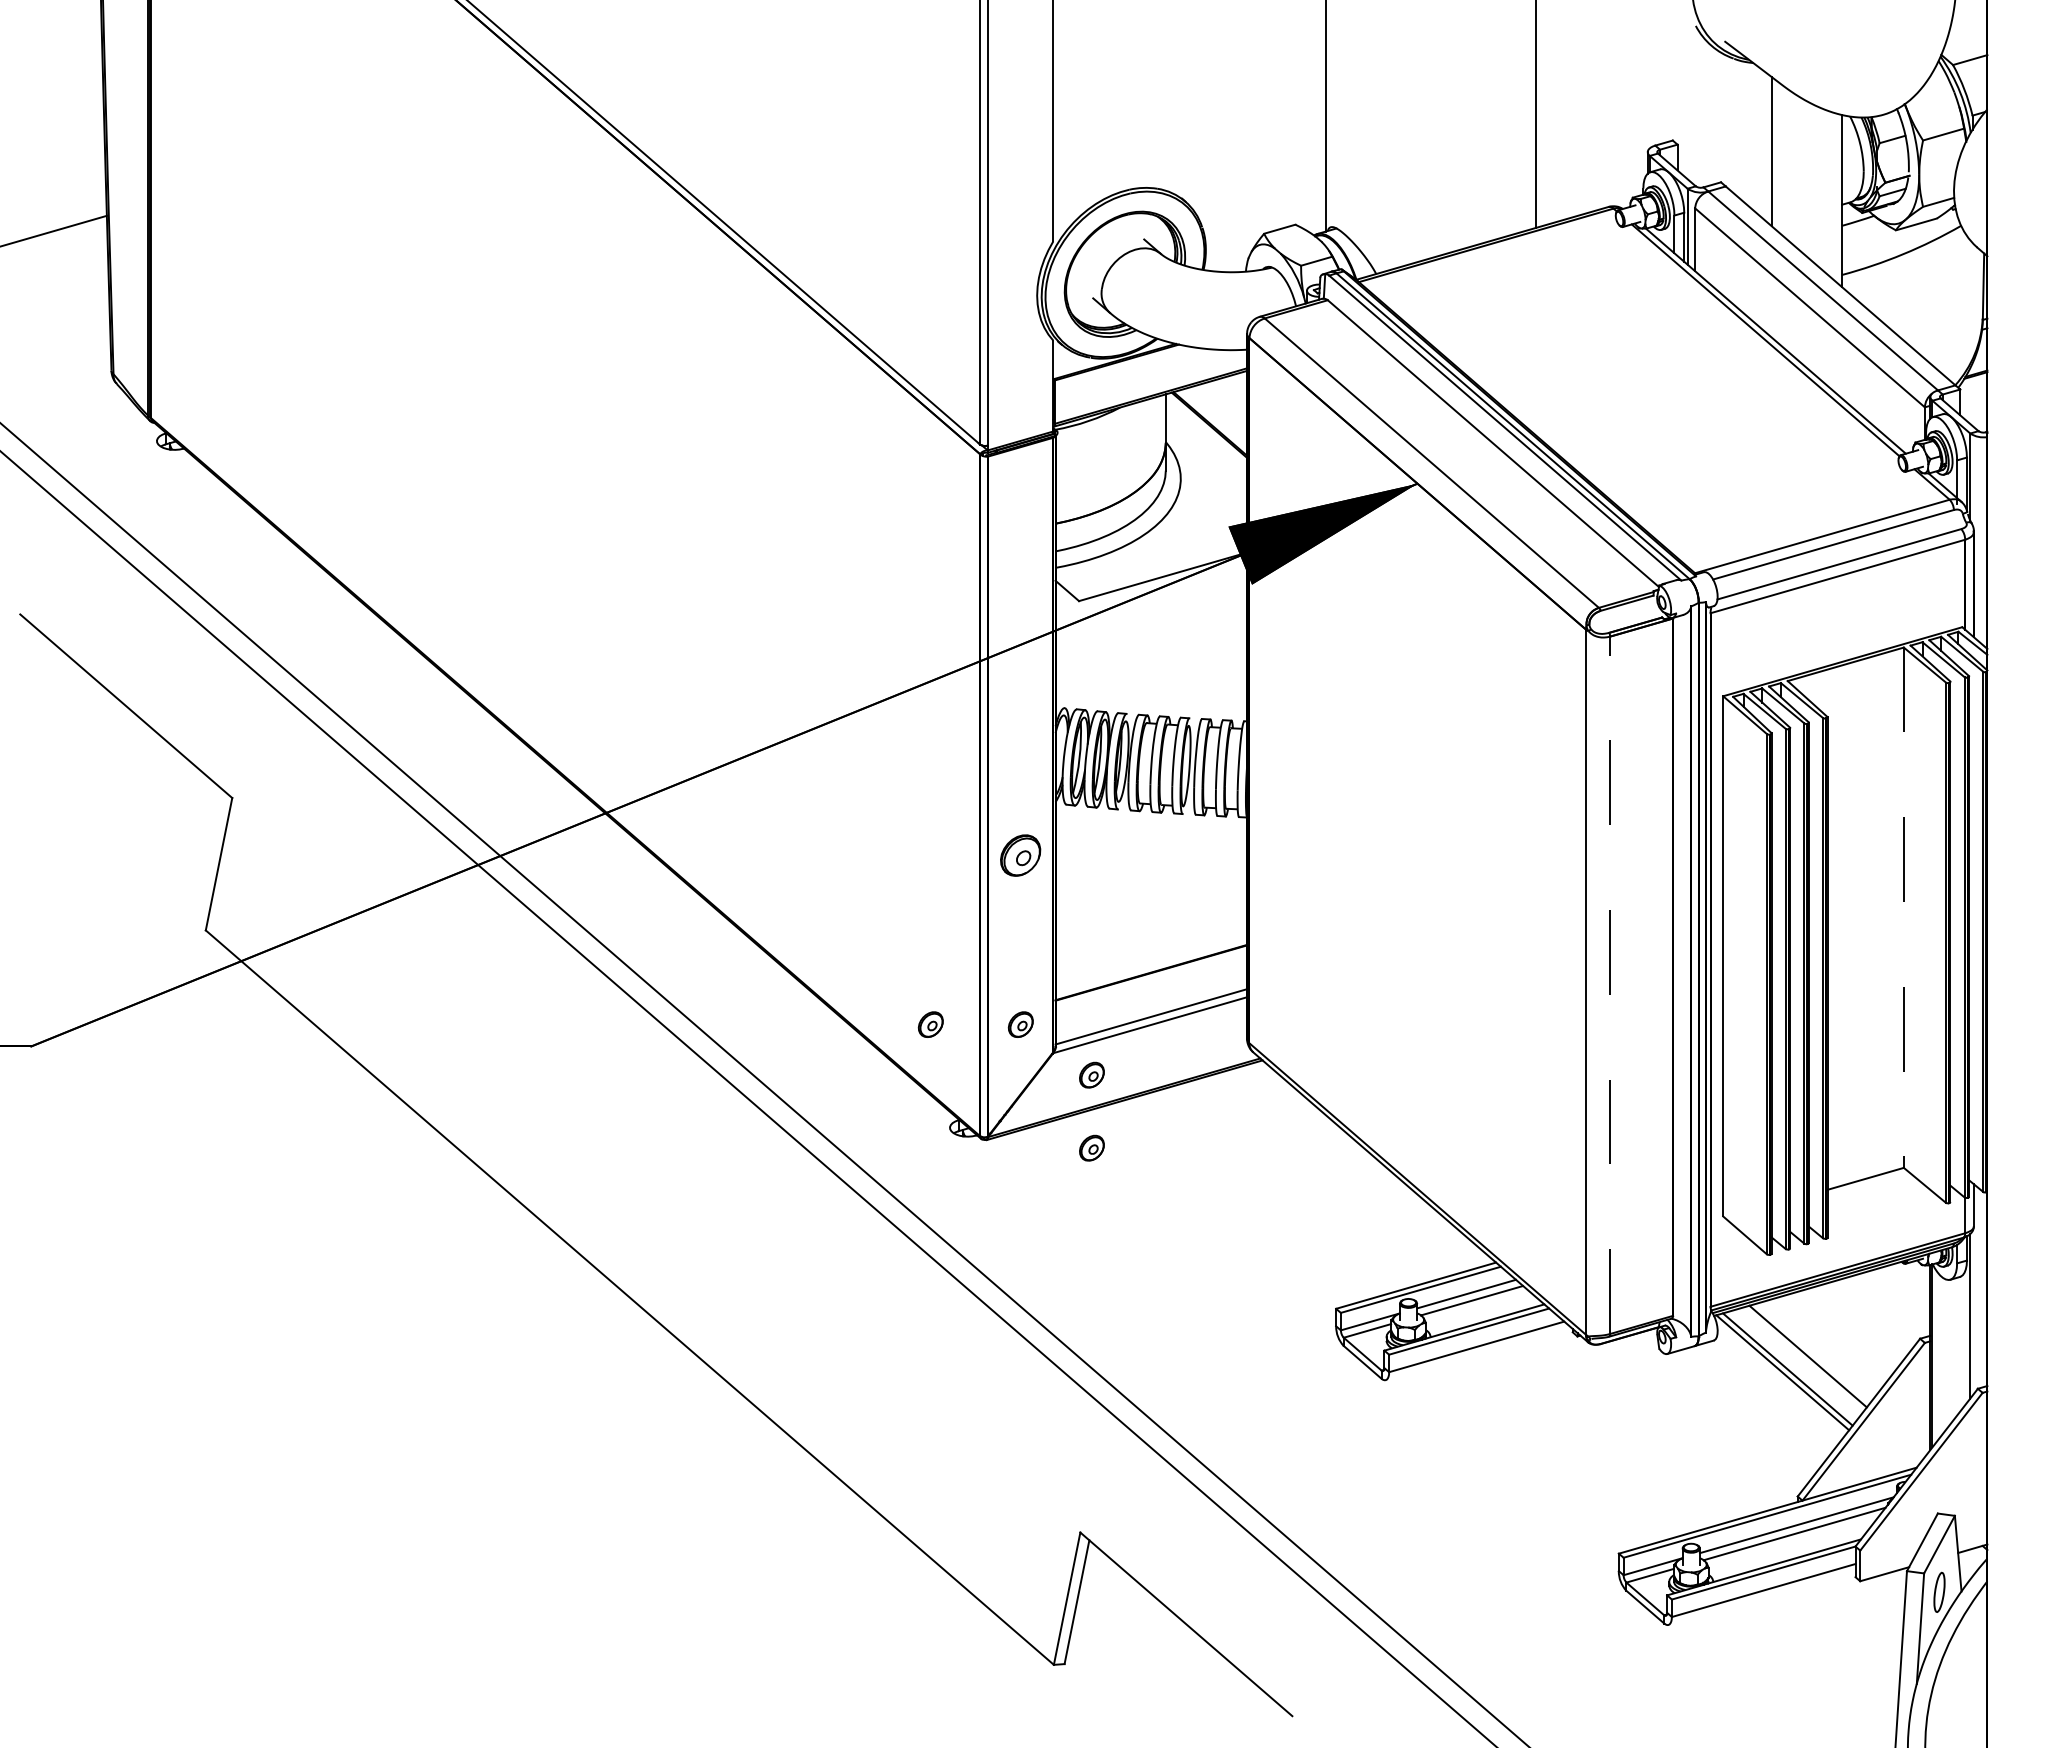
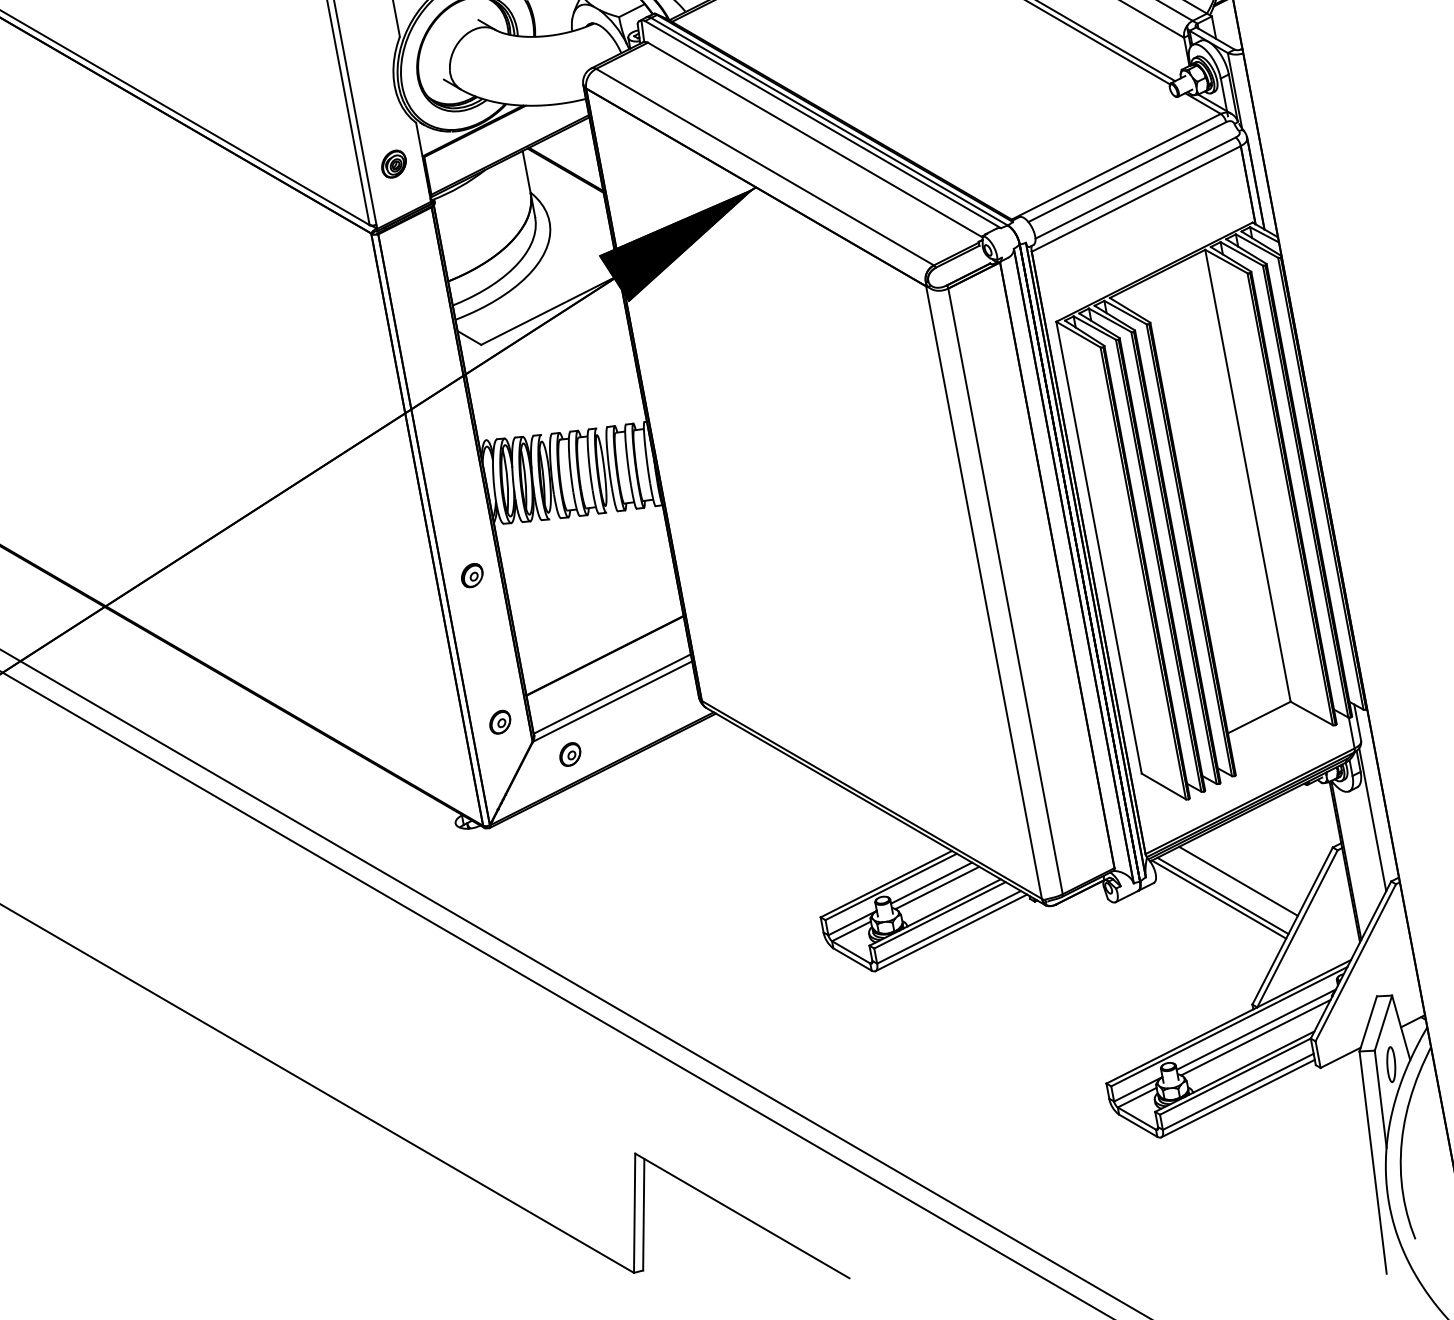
part: (1019, 381) -> (393, 163), added
part: (1020, 855) -> (472, 575), size x0.62
line: (1903, 908) -> (1247, 476), dashed -> solid
line: (1610, 985) -> (1005, 591), dashed -> solid
part: (930, 1024) -> (421, 736), removed
part: (1091, 1147) -> (581, 817), removed
line: (1477, 1353) -> (950, 932), added
line: (1761, 1598) -> (1237, 1099), added

